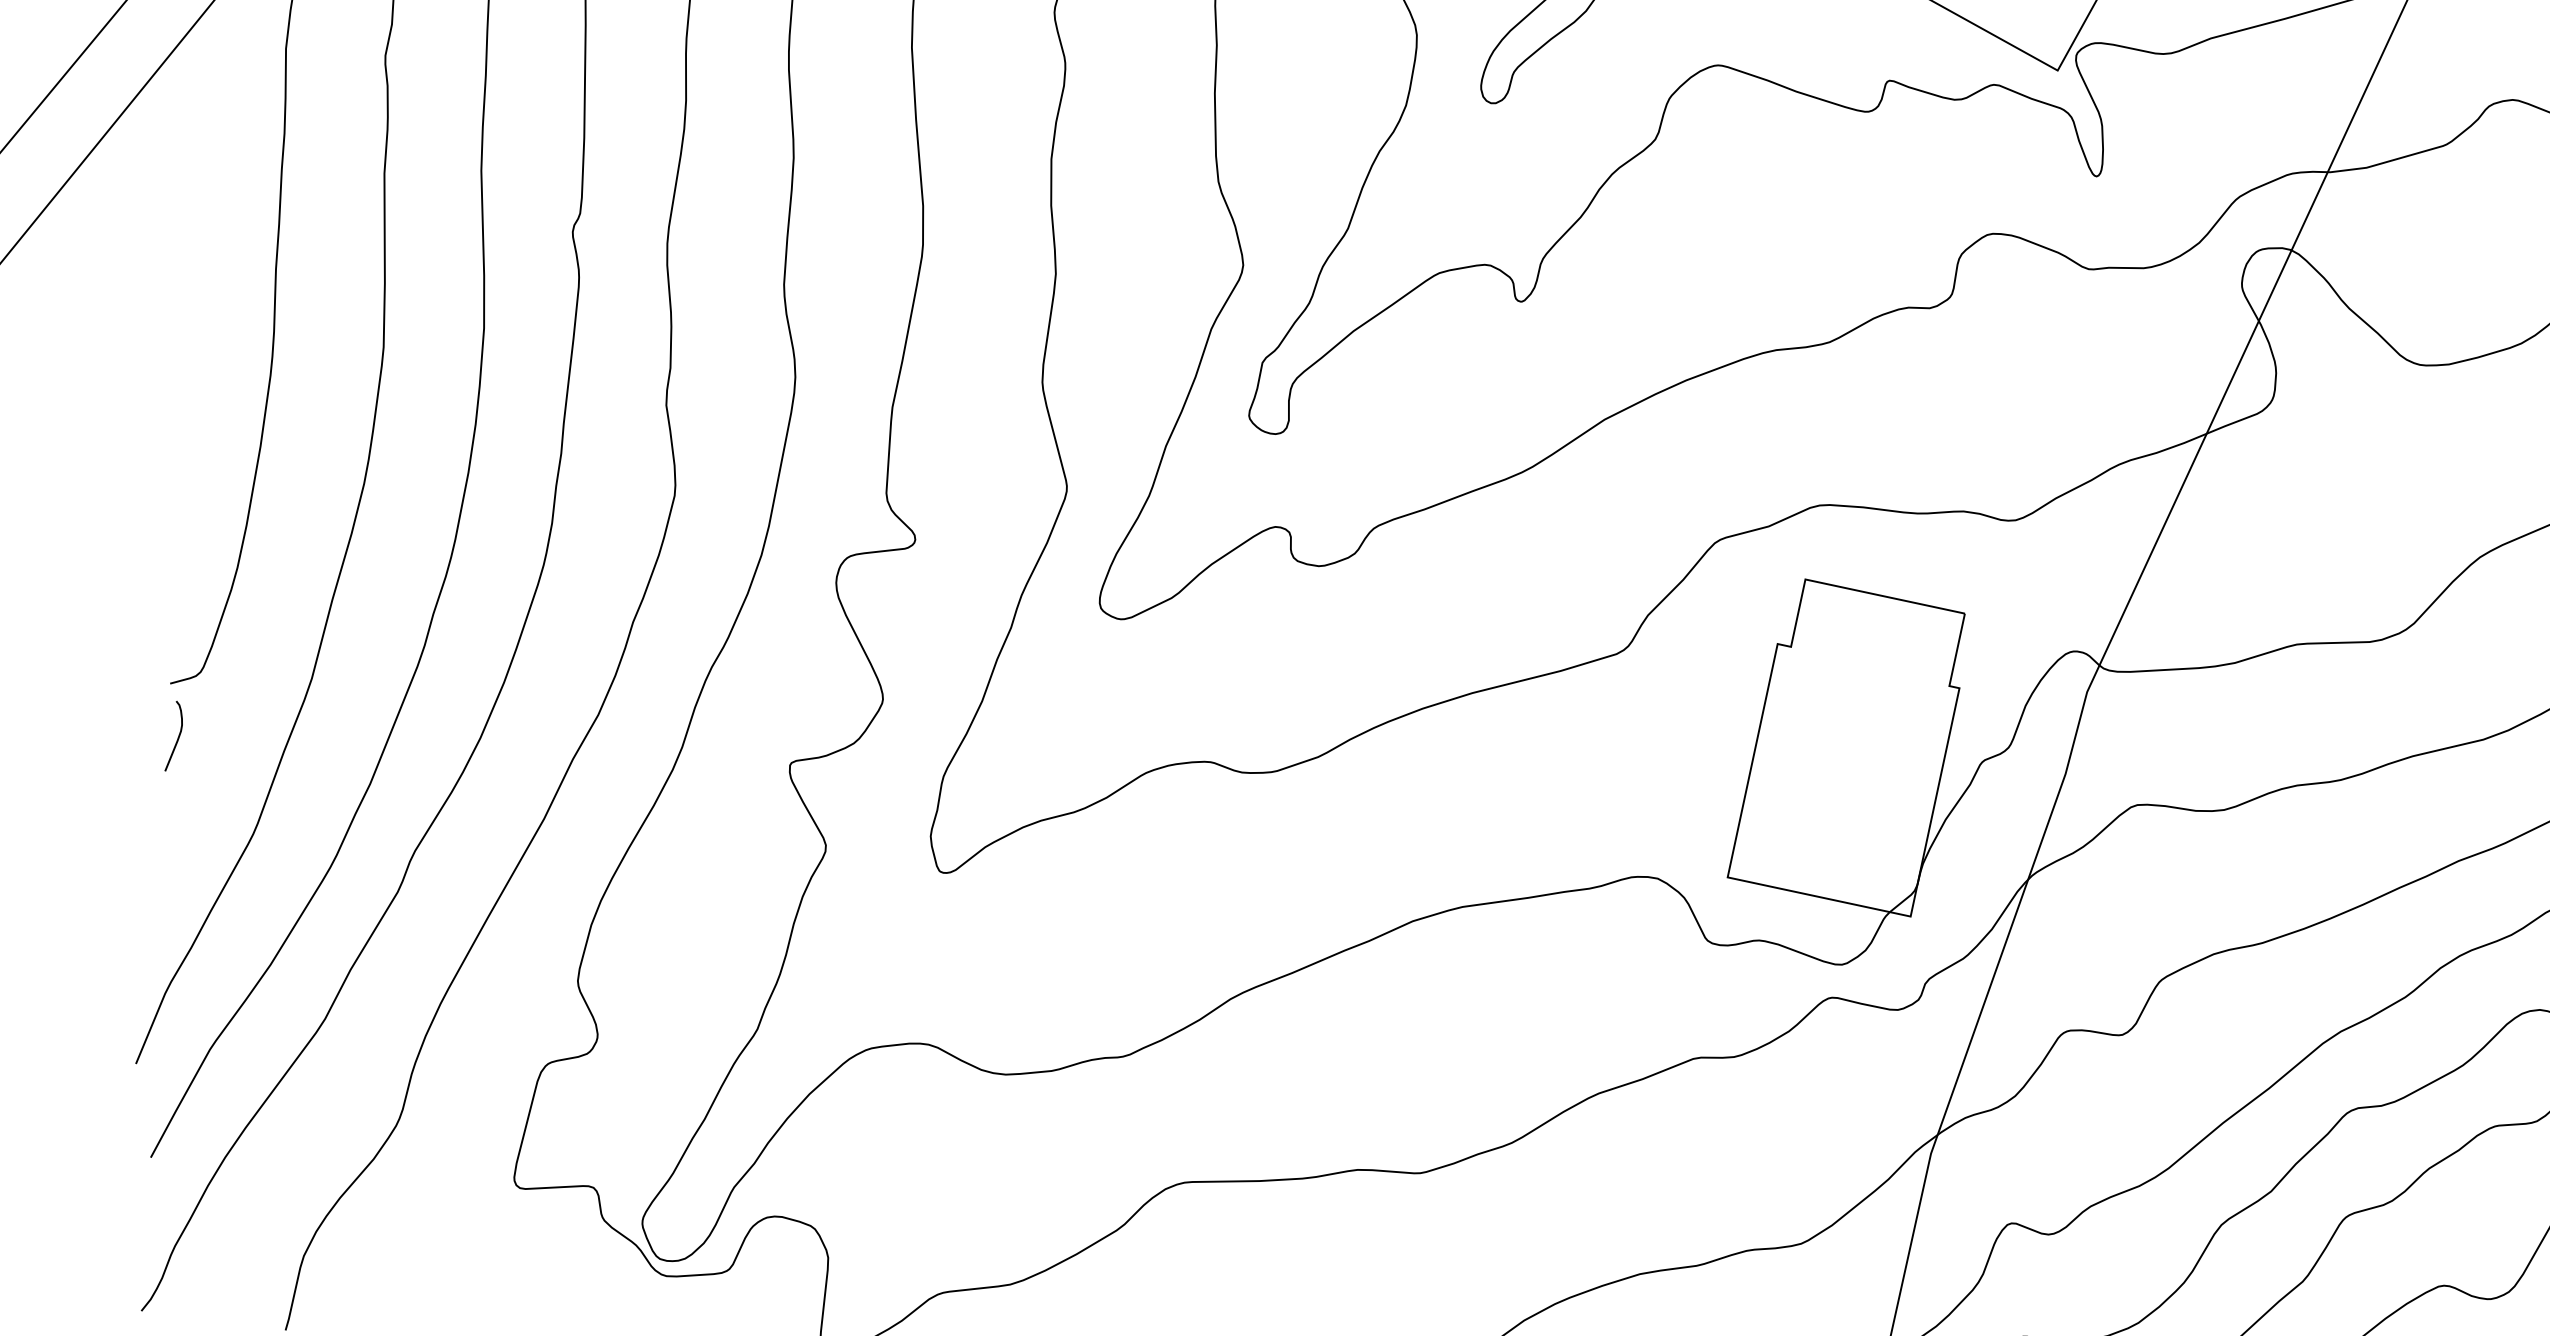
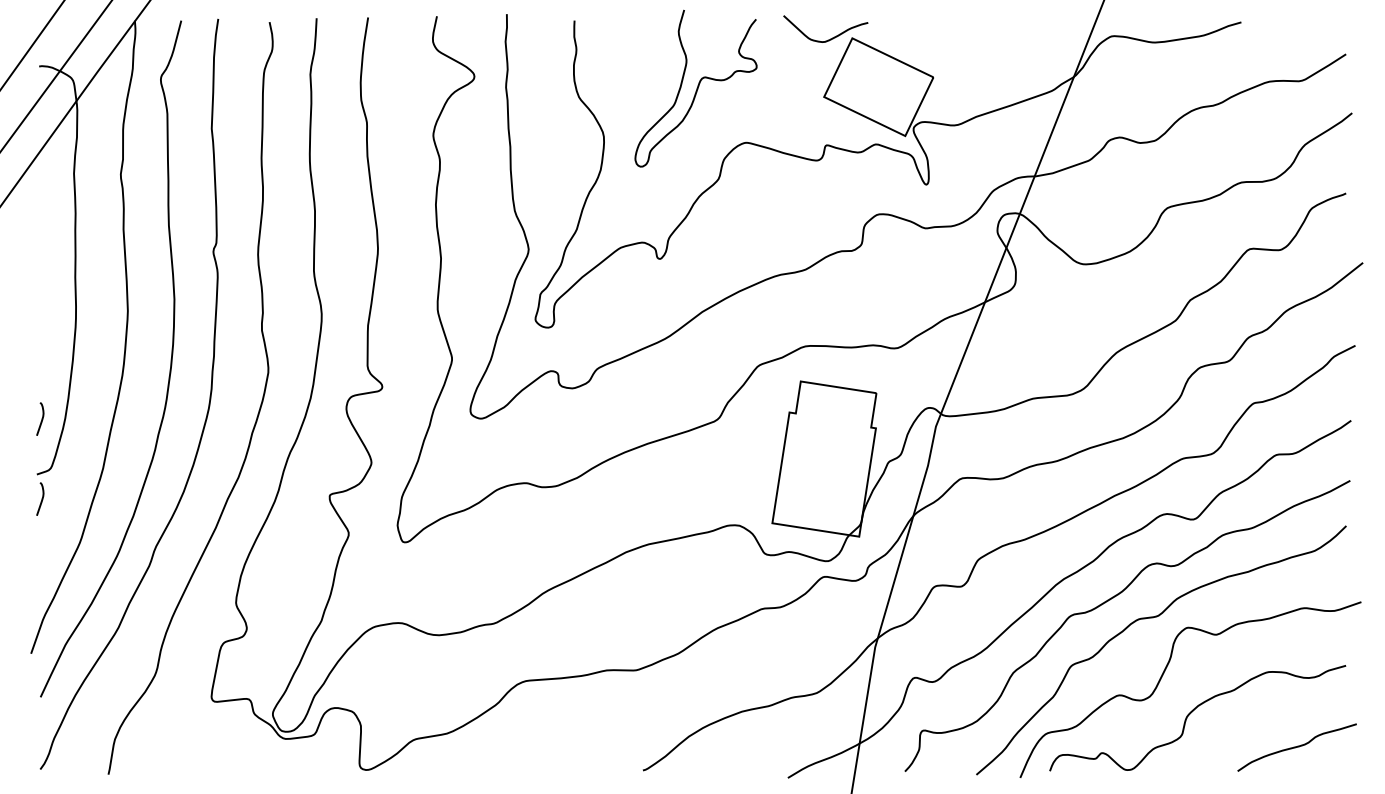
curve: (186, 565) -> (41, 418), added

